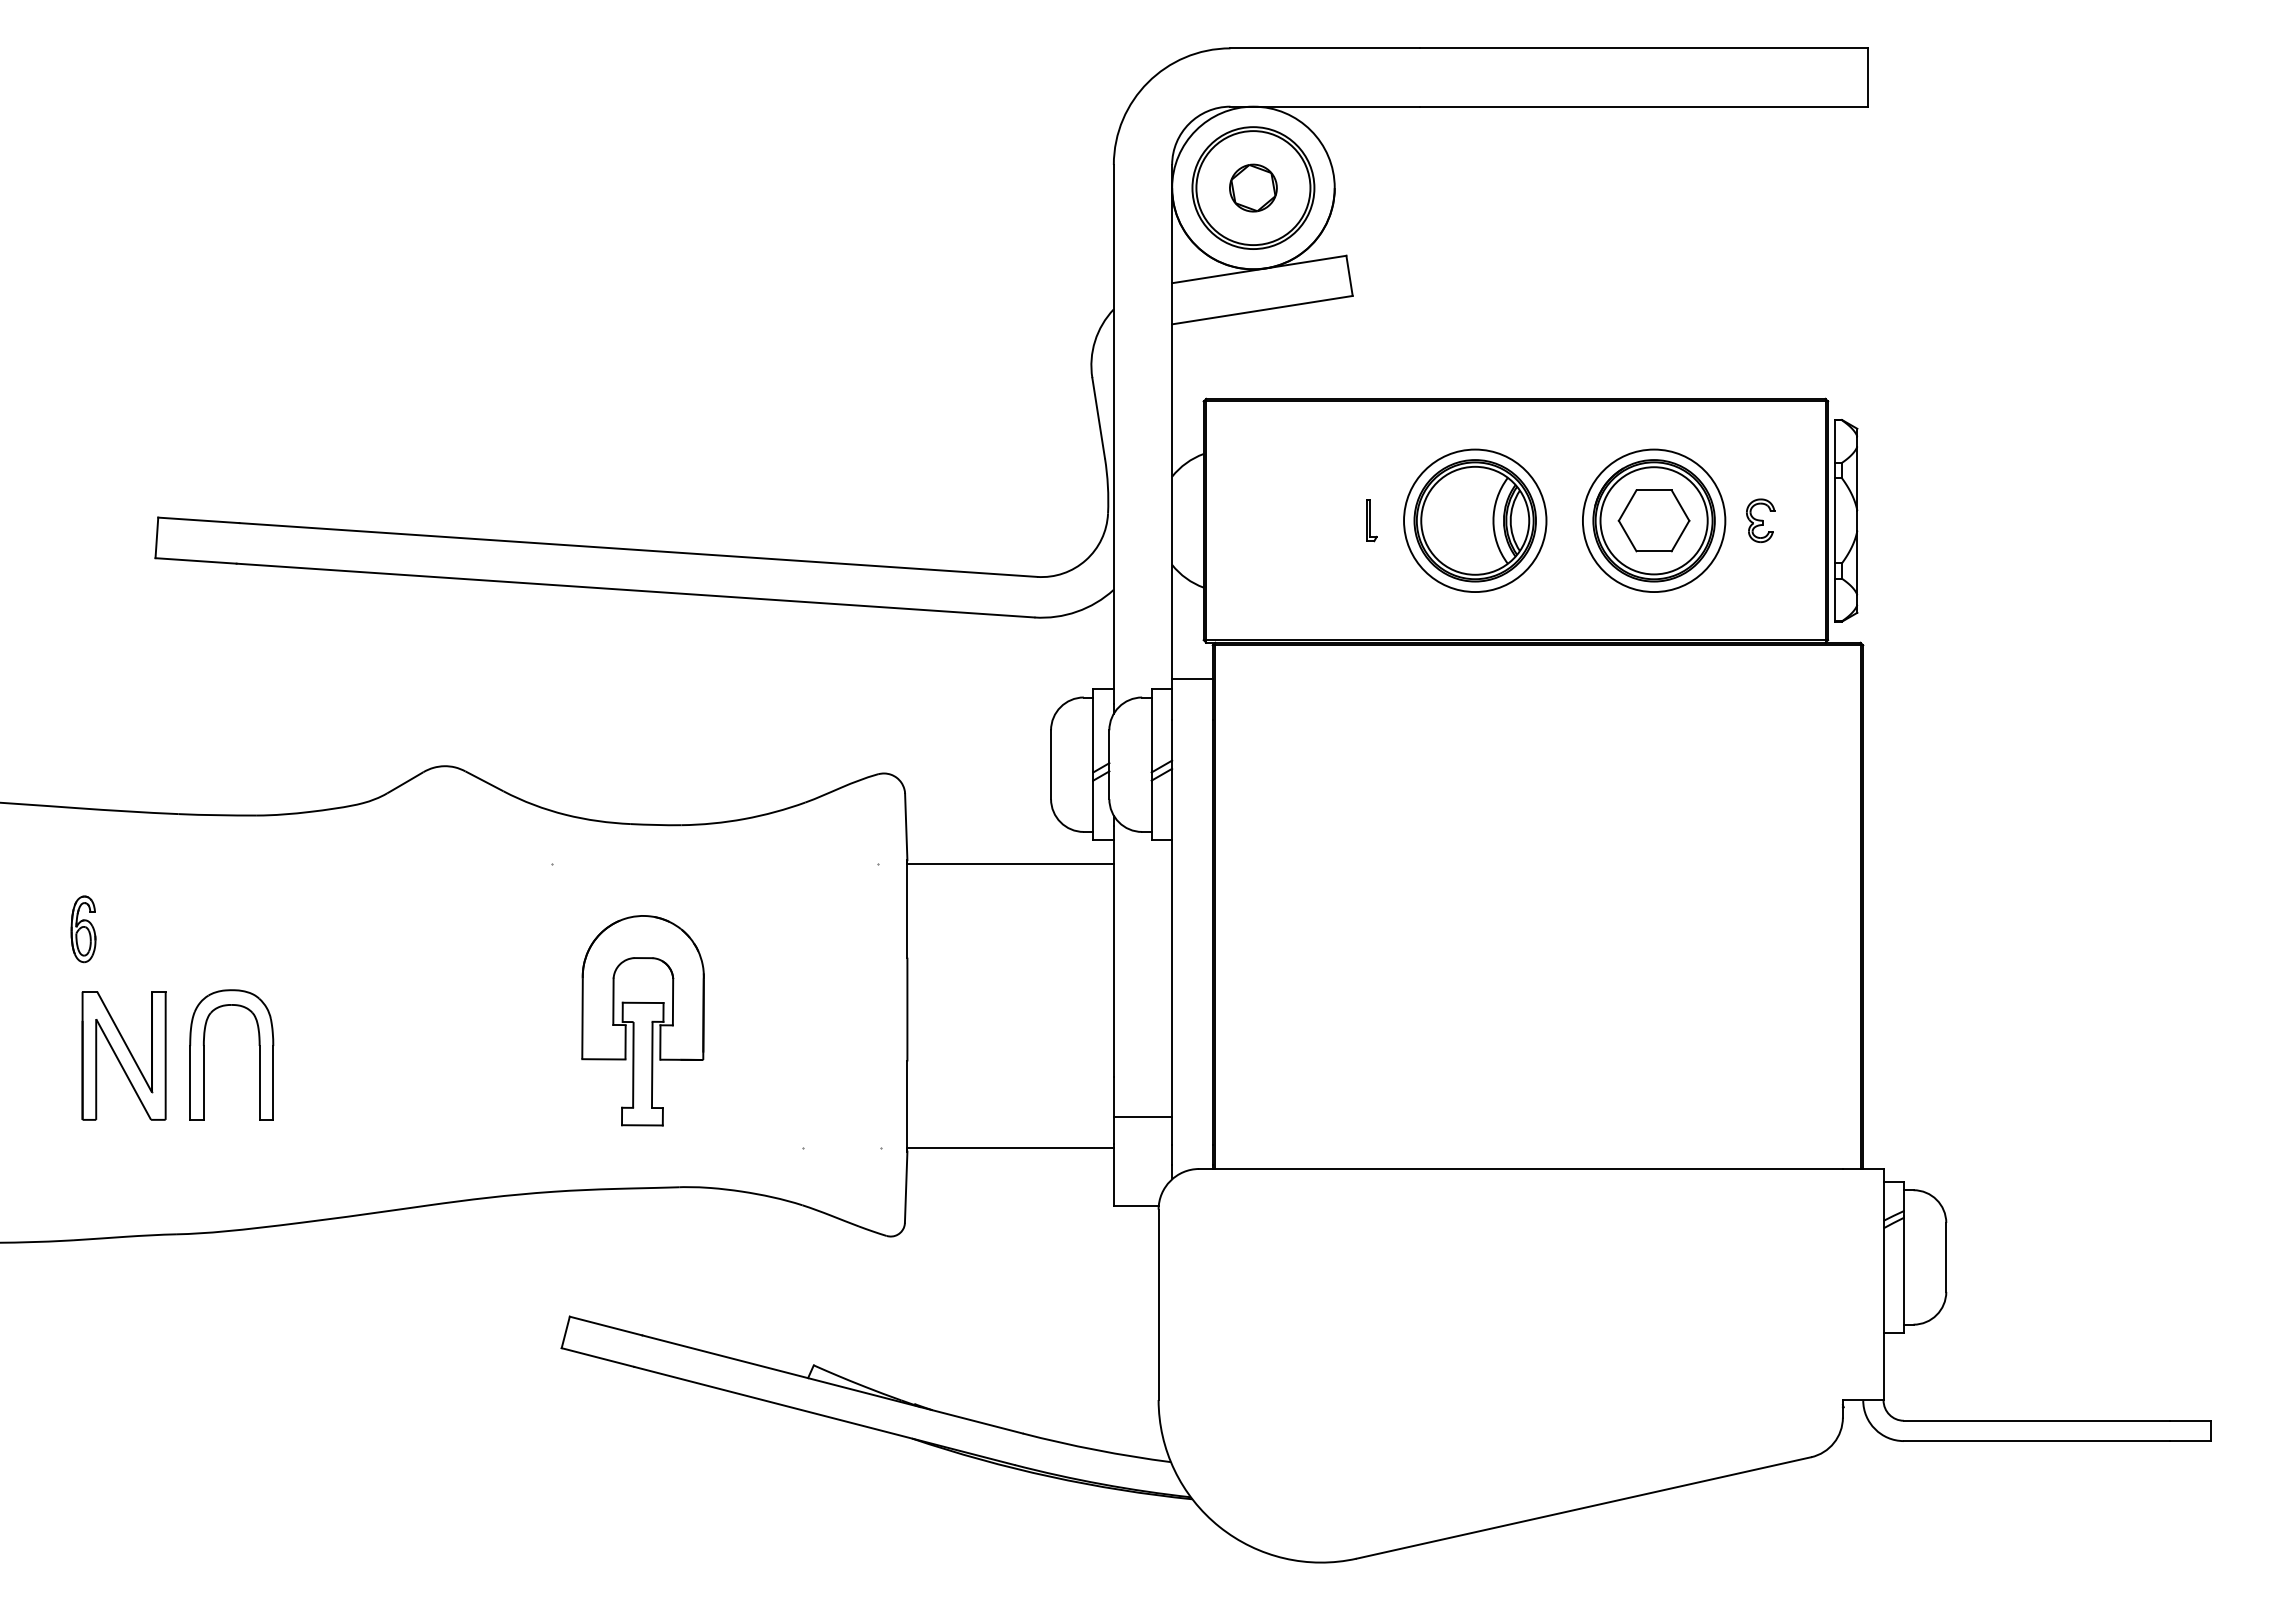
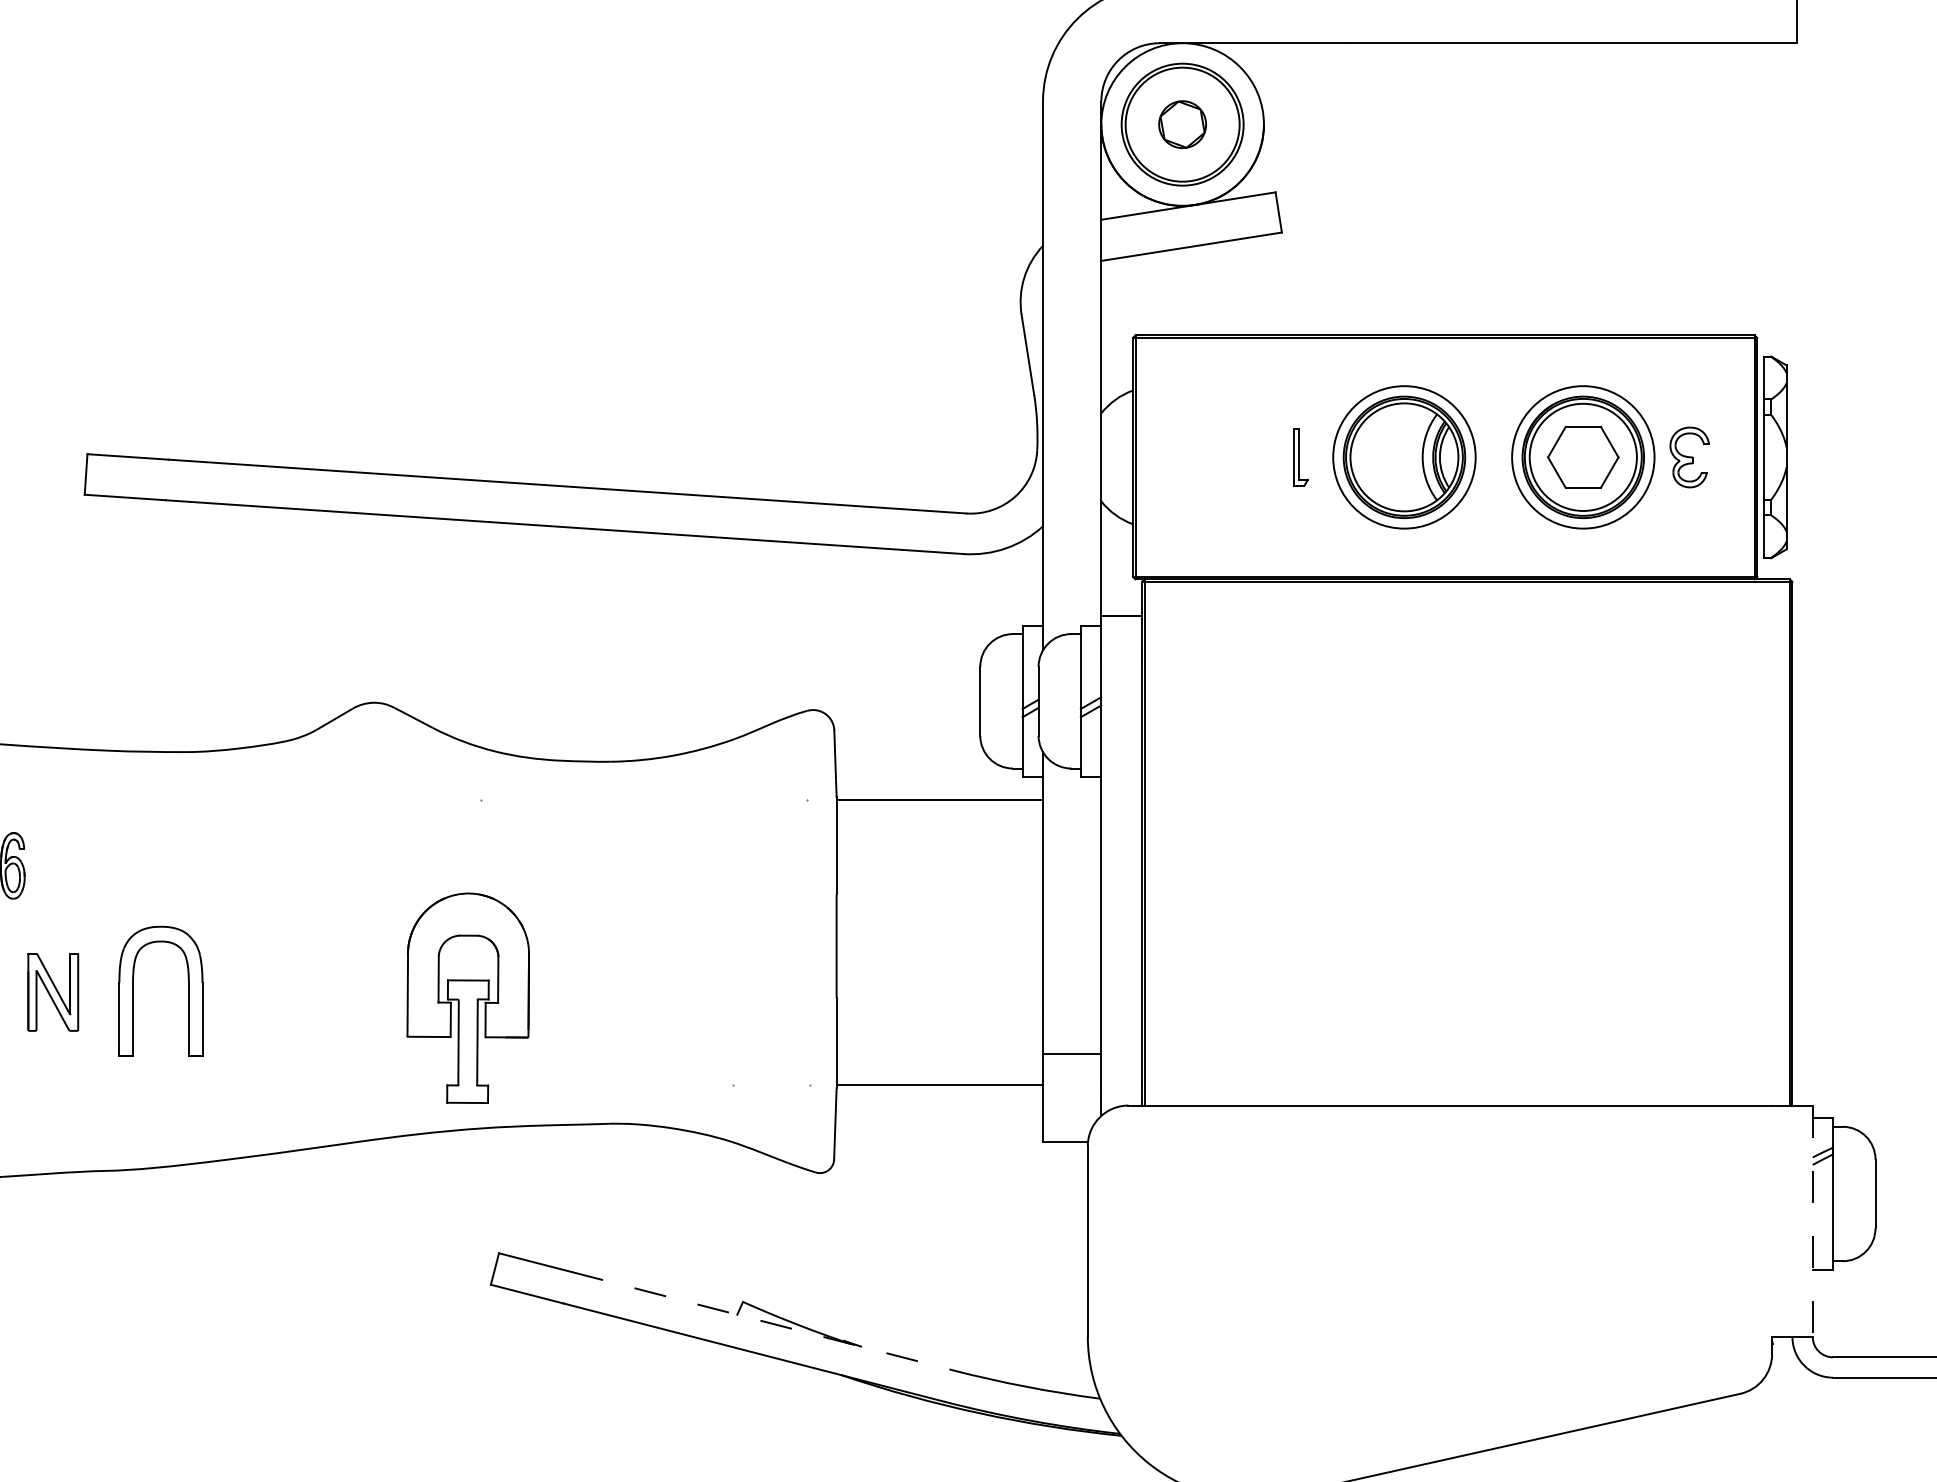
part: (1371, 520) -> (1300, 457), size x1.4
part: (1760, 520) -> (1689, 457), size x1.4
part: (642, 1020) -> (467, 998), moved
part: (123, 1055) -> (52, 992), size x0.6
line: (1883, 1284) -> (1812, 1221), solid -> dashed
line: (833, 1384) -> (762, 1321), solid -> dashed

